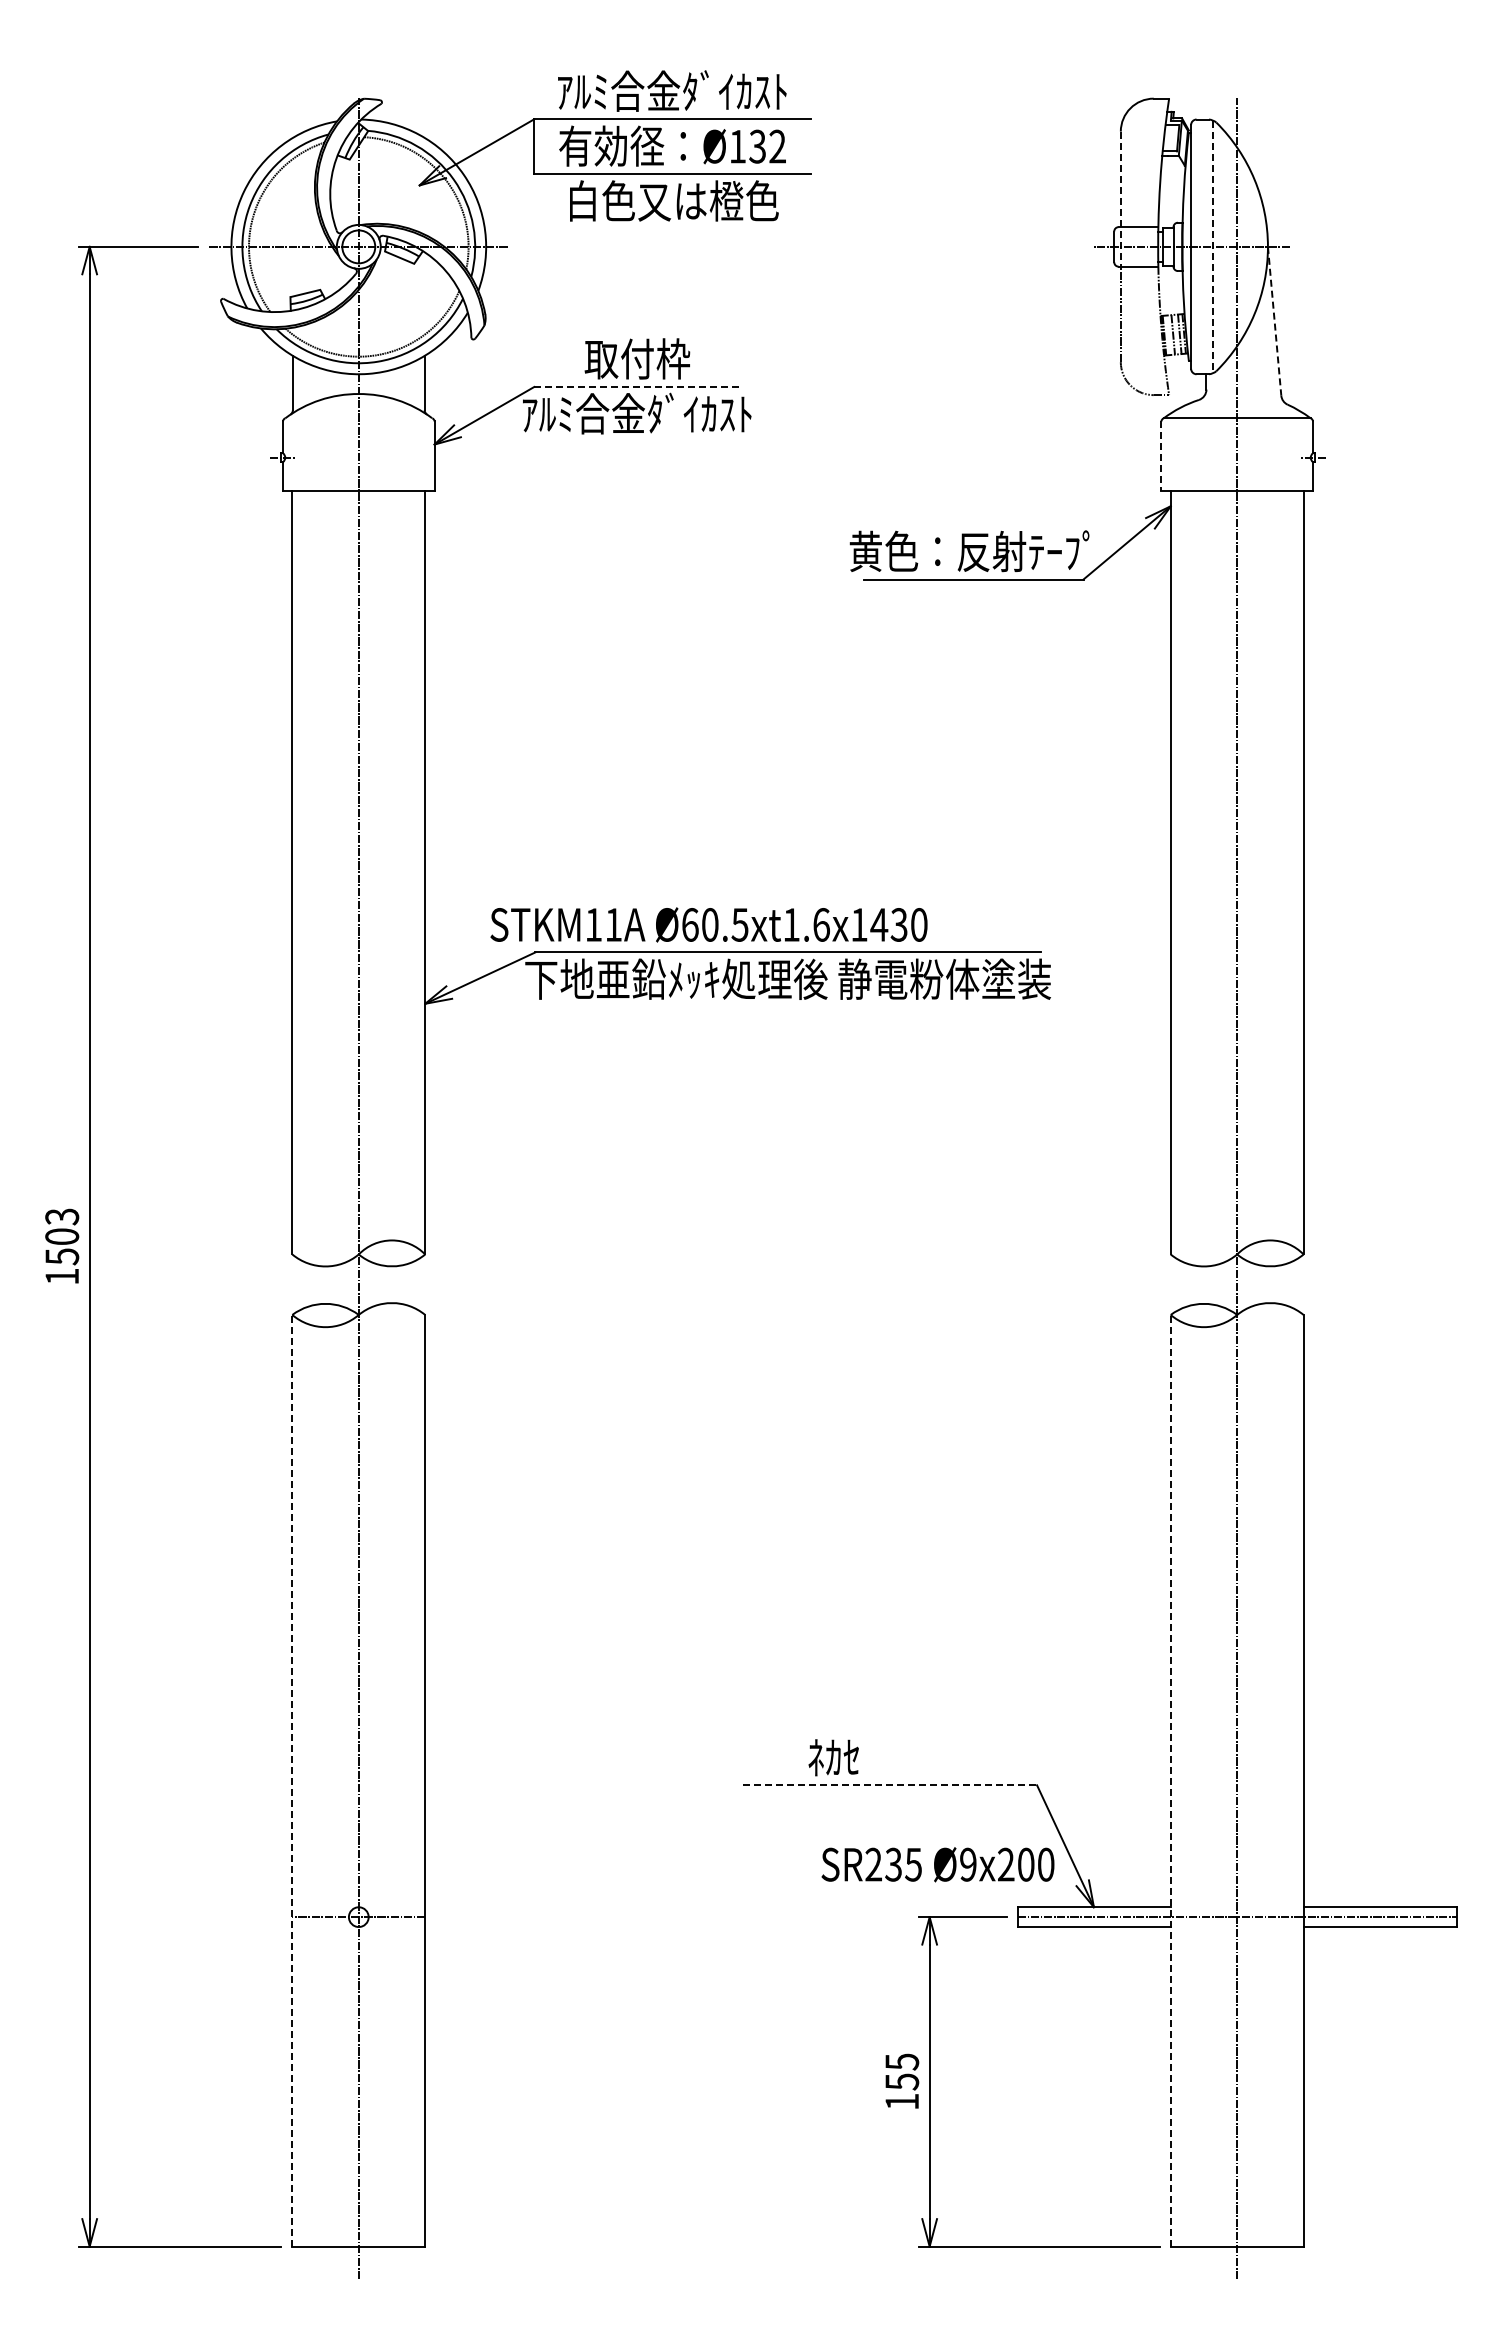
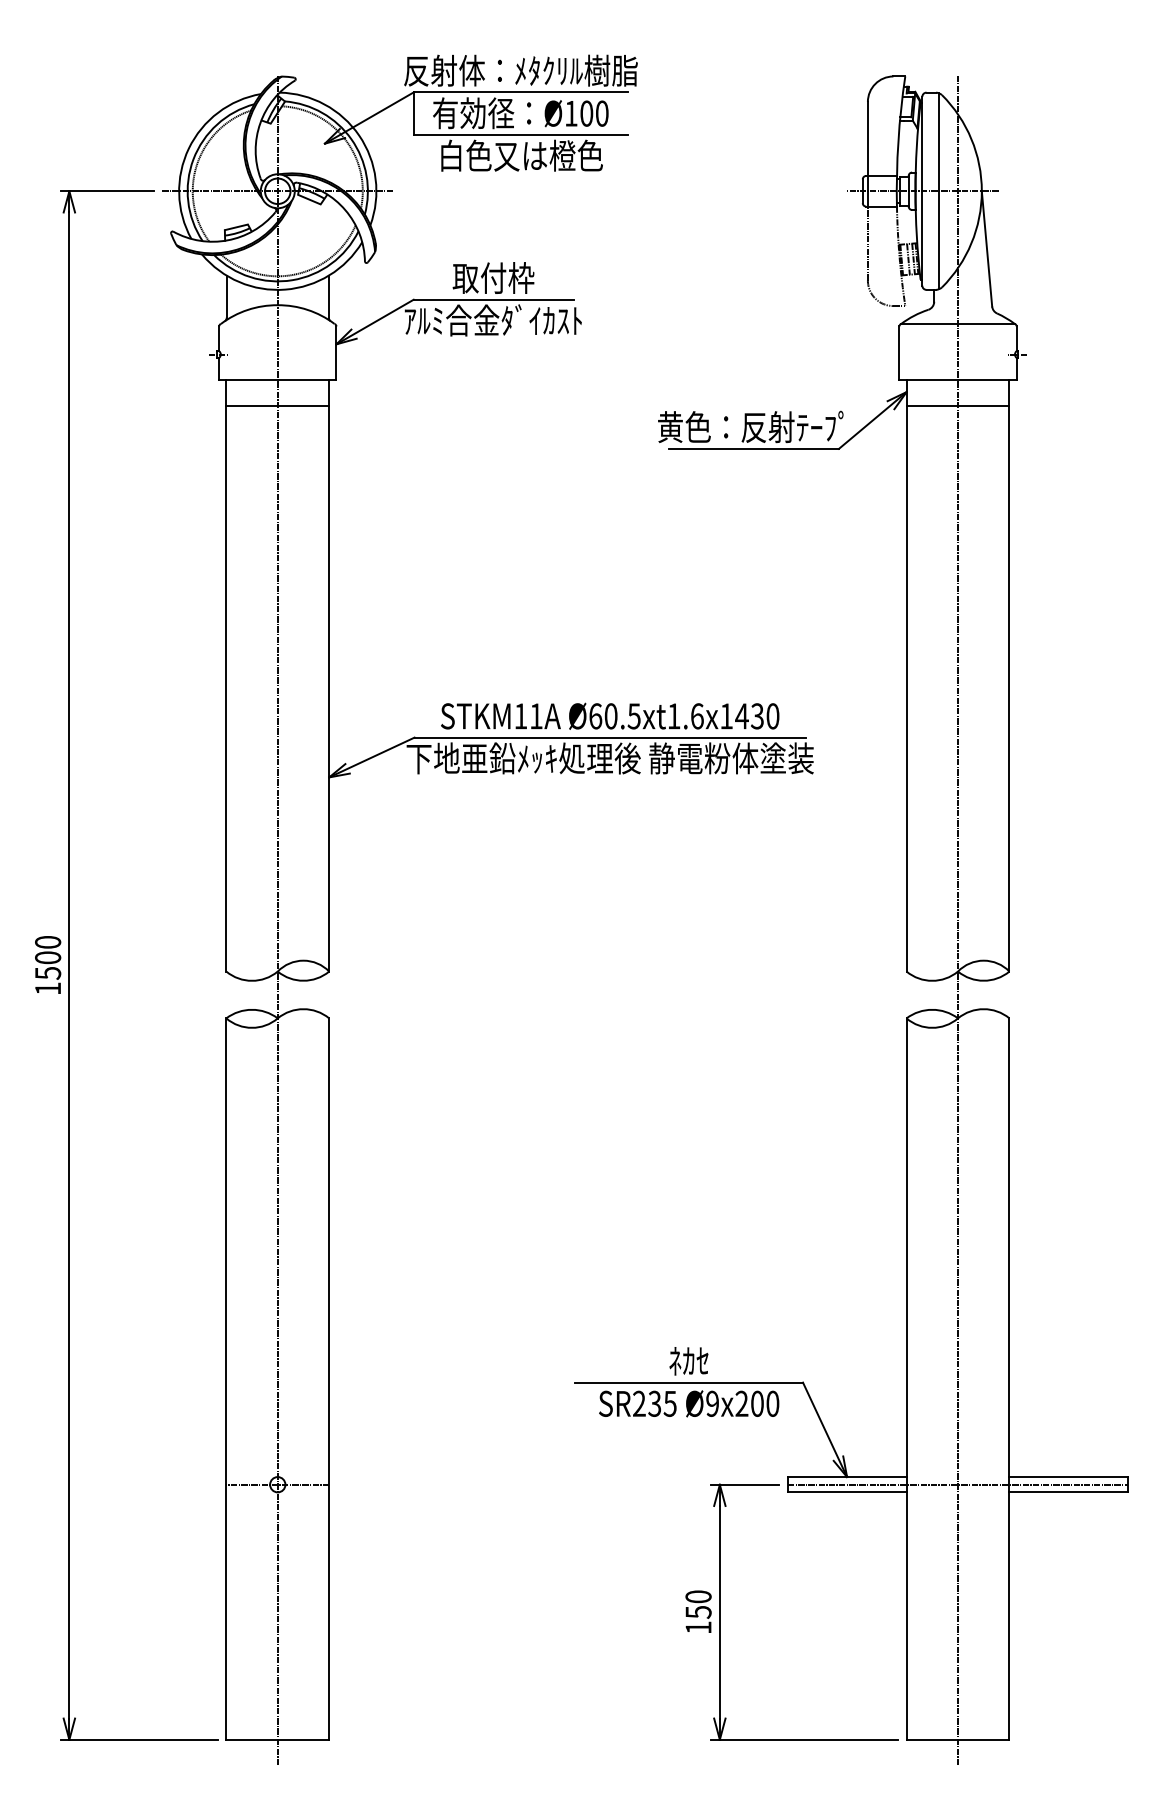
text: (672, 90) -> (520, 70), ｱﾙﾐ合金ﾀﾞｲｶｽﾄ -> 反射体：ﾒﾀｸﾘﾙ樹脂
text: (767, 146) -> (594, 113), Ø132 -> Ø100
line: (1120, 199) -> (867, 154), dashed -> solid
line: (1213, 247) -> (939, 191), dashed -> solid
line: (1274, 321) -> (986, 249), dashed -> solid
line: (638, 386) -> (494, 299), dashed -> solid
line: (1161, 456) -> (899, 353), dashed -> solid
line: (358, 523) -> (277, 405), added
line: (1236, 523) -> (957, 405), added
text: (708, 924) -> (609, 716), moved
text: (62, 1216) -> (48, 942), 1503 -> 1500
text: (833, 1757) -> (688, 1361), moved
line: (292, 1780) -> (226, 1378), dashed -> solid
line: (1170, 1780) -> (906, 1378), dashed -> solid
line: (890, 1785) -> (689, 1382), dashed -> solid
text: (937, 1864) -> (688, 1403), moved
text: (902, 2061) -> (698, 1596), 155 -> 150

